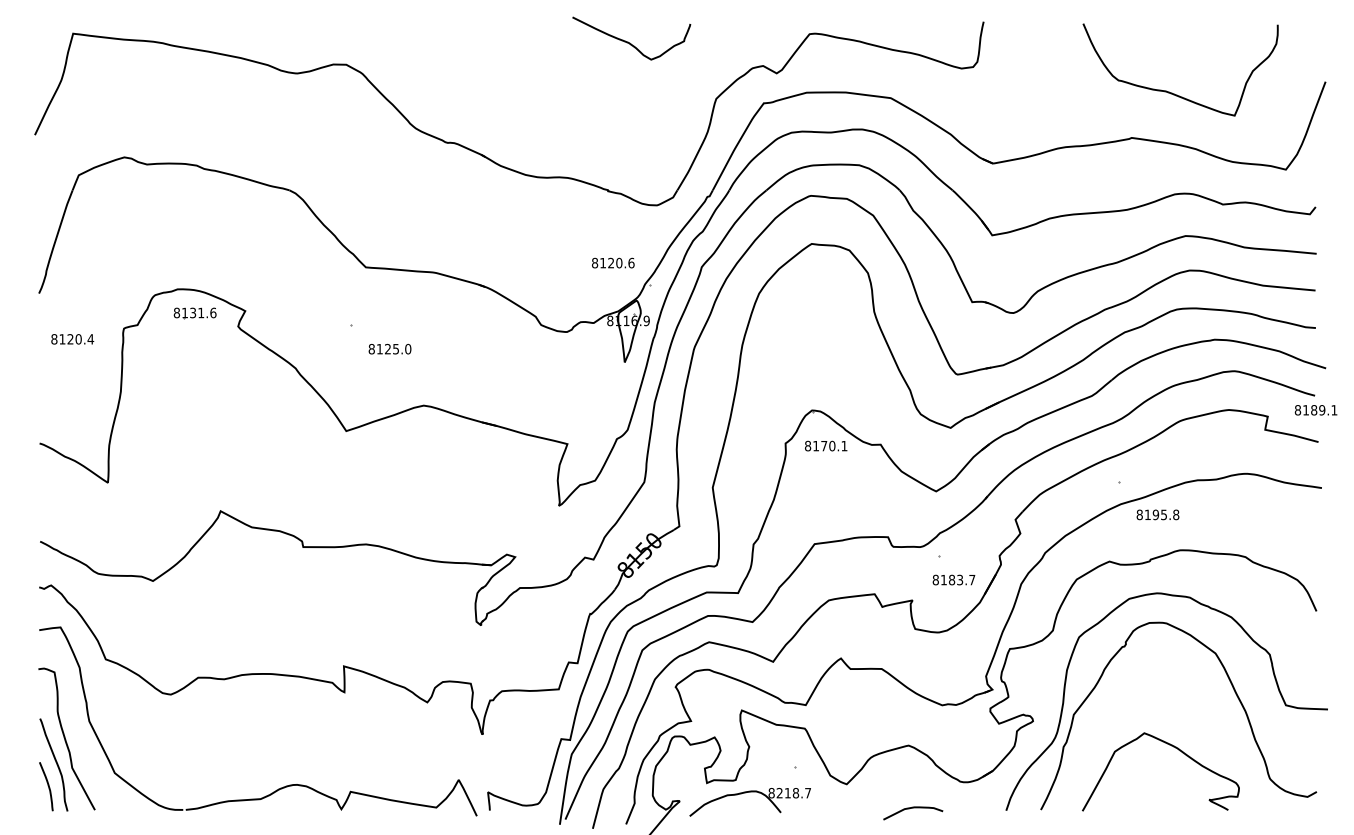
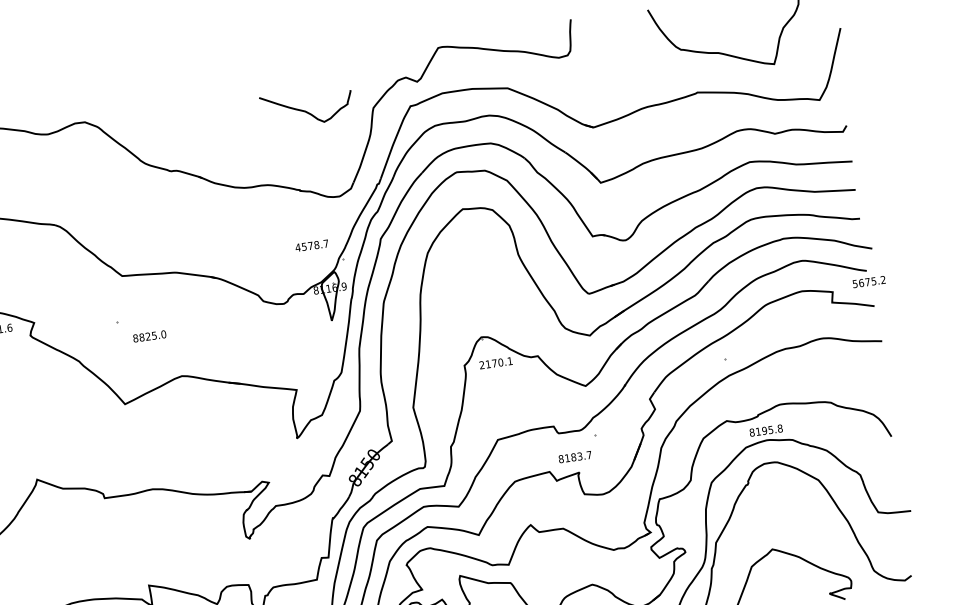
curve: (628, 41) -> (304, 110), moved
text: (612, 262) -> (311, 245), 8120.6 -> 4578.7
text: (379, 349) -> (141, 337), 8125.0 -> 8825.0
text: (1315, 410) -> (868, 282), 8189.1 -> 5675.2
text: (808, 446) -> (482, 365), 8170.1 -> 2170.1
text: (1157, 514) -> (765, 430), moved
text: (953, 579) -> (574, 456), moved

